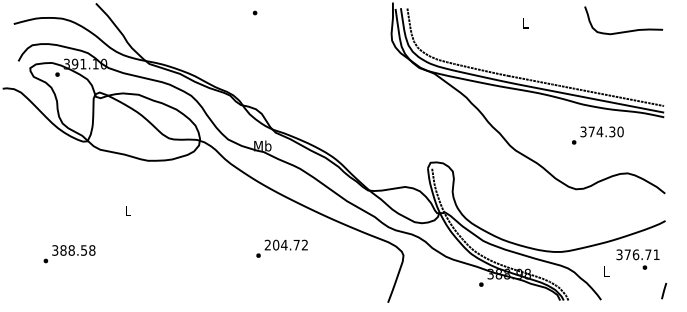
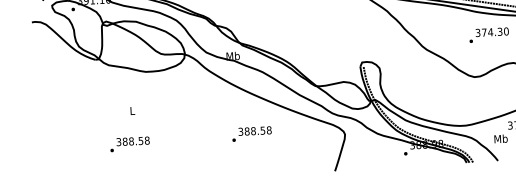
text: (286, 244) -> (255, 130), 204.72 -> 388.58
text: (69, 254) -> (129, 144), moved
text: (606, 271) -> (501, 138), L -> Mb

